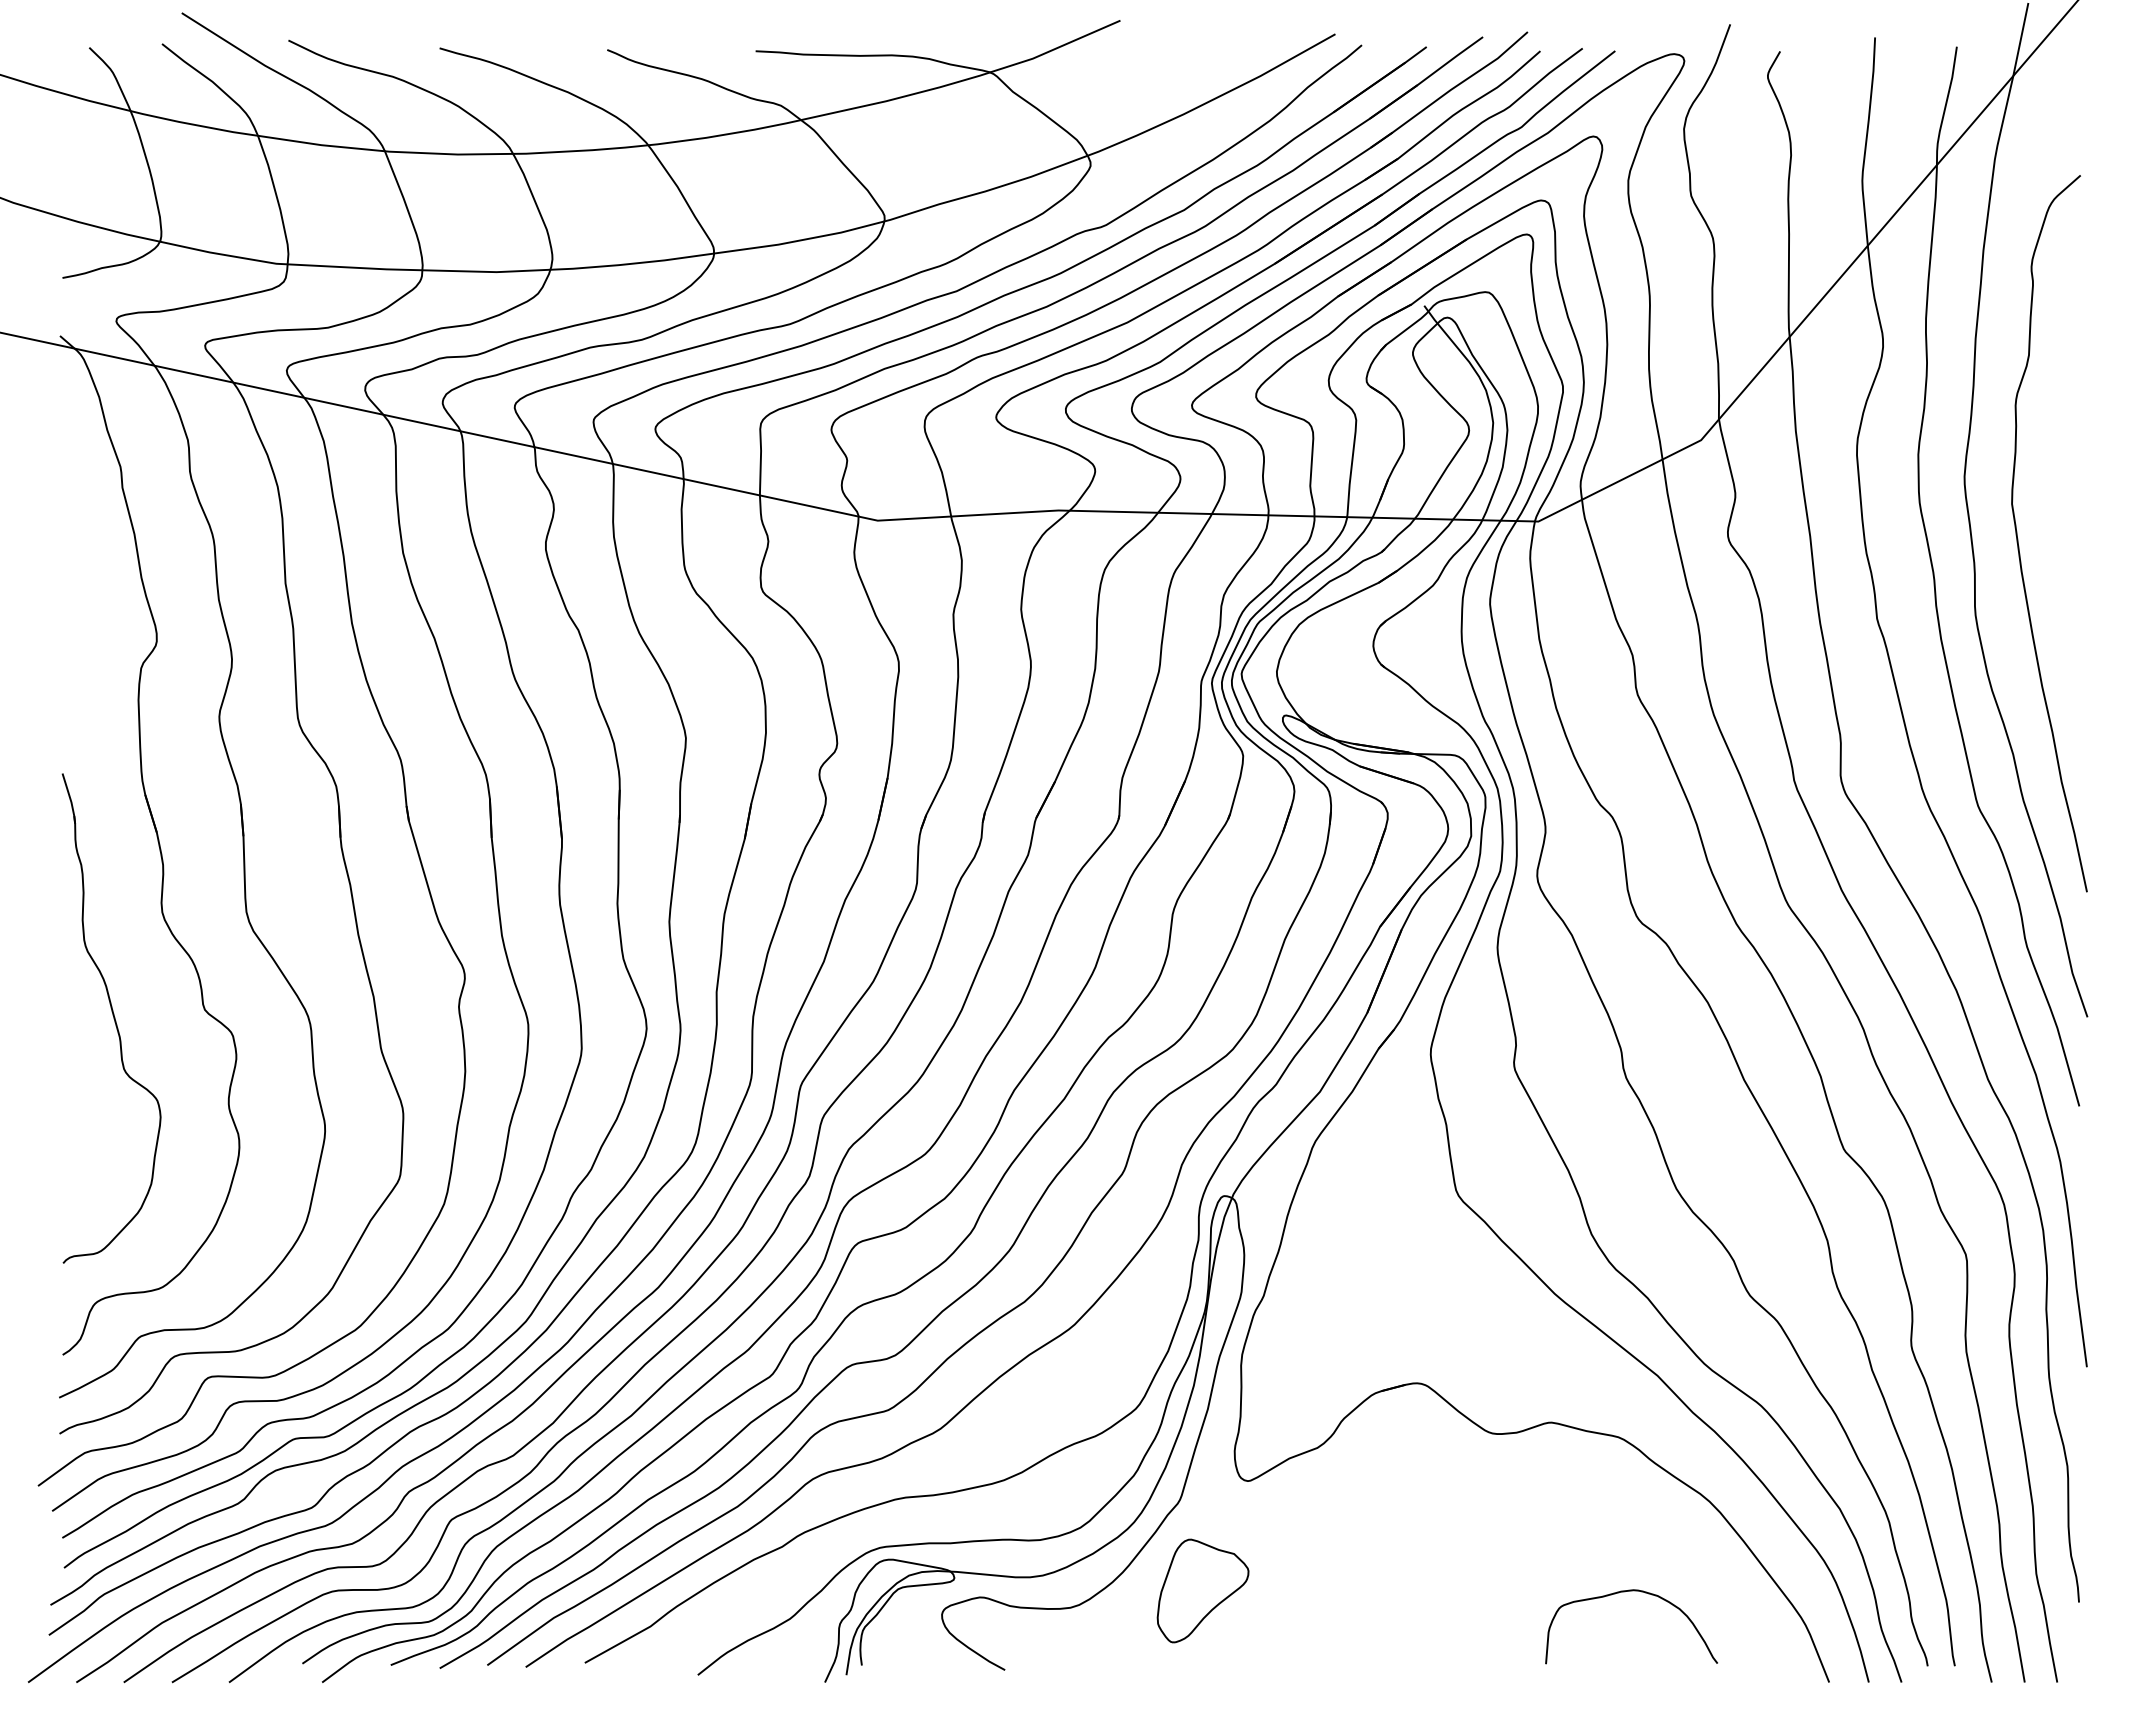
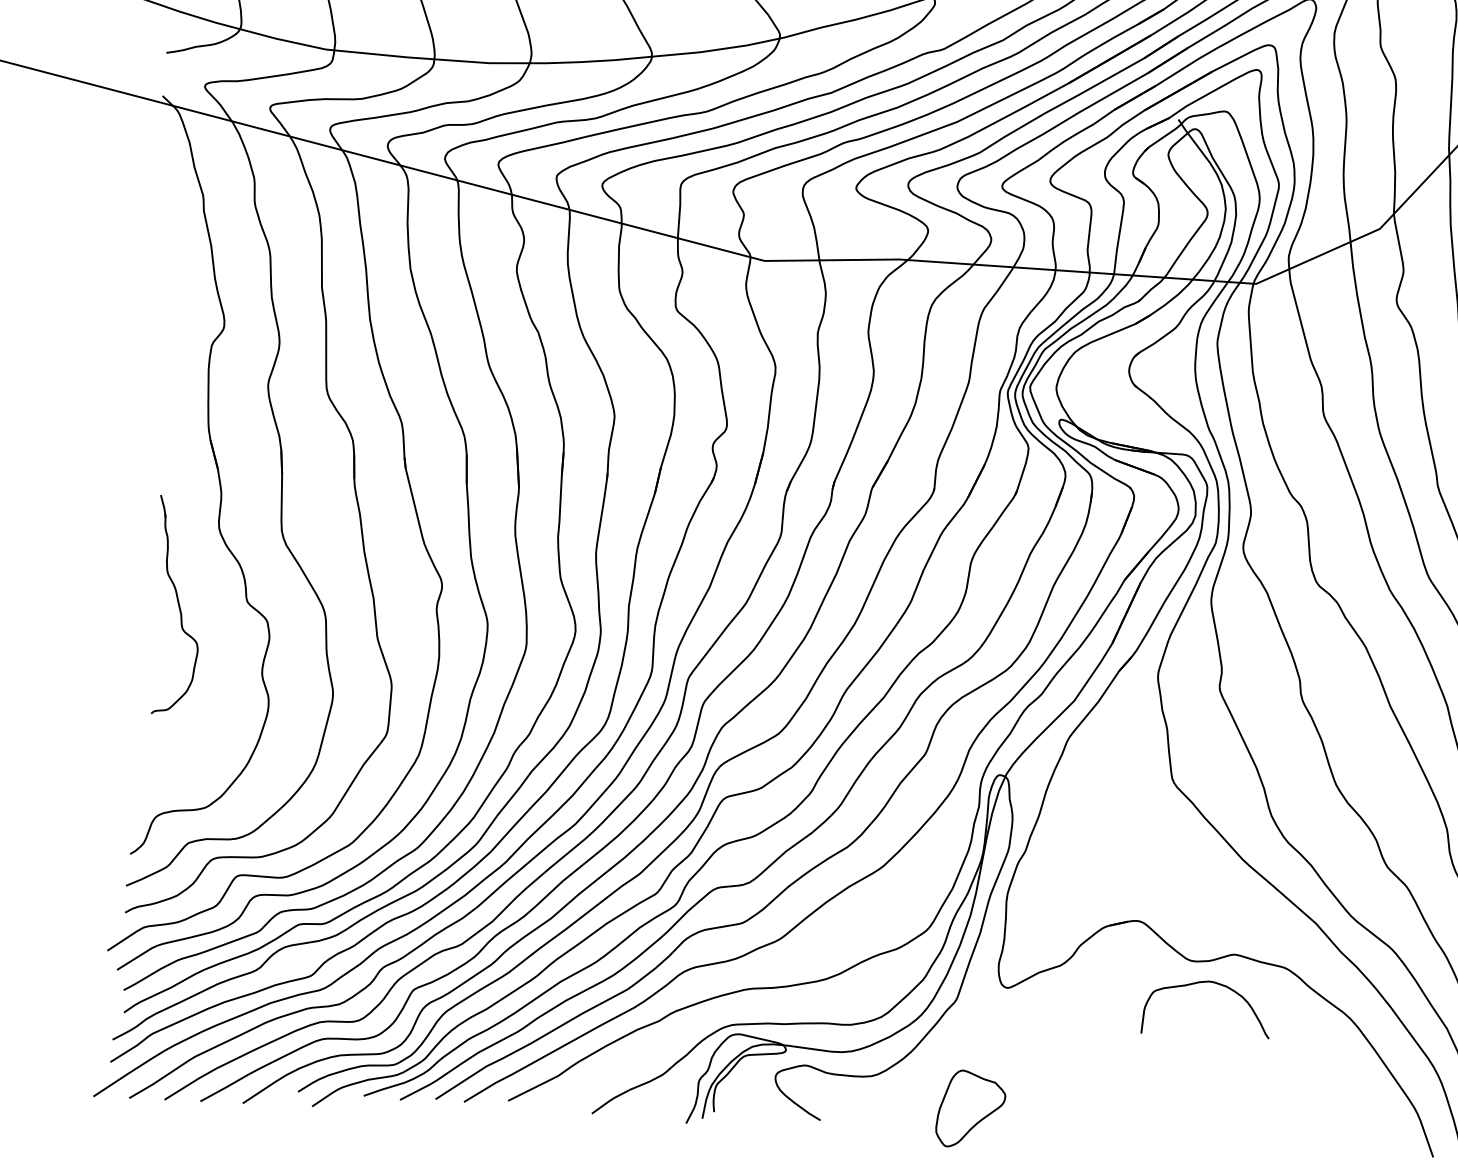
part: (111, 1018) -> (177, 605), size x0.6
part: (1202, 1590) -> (970, 1108), moved
curve: (1625, 1592) -> (1202, 982), moved

